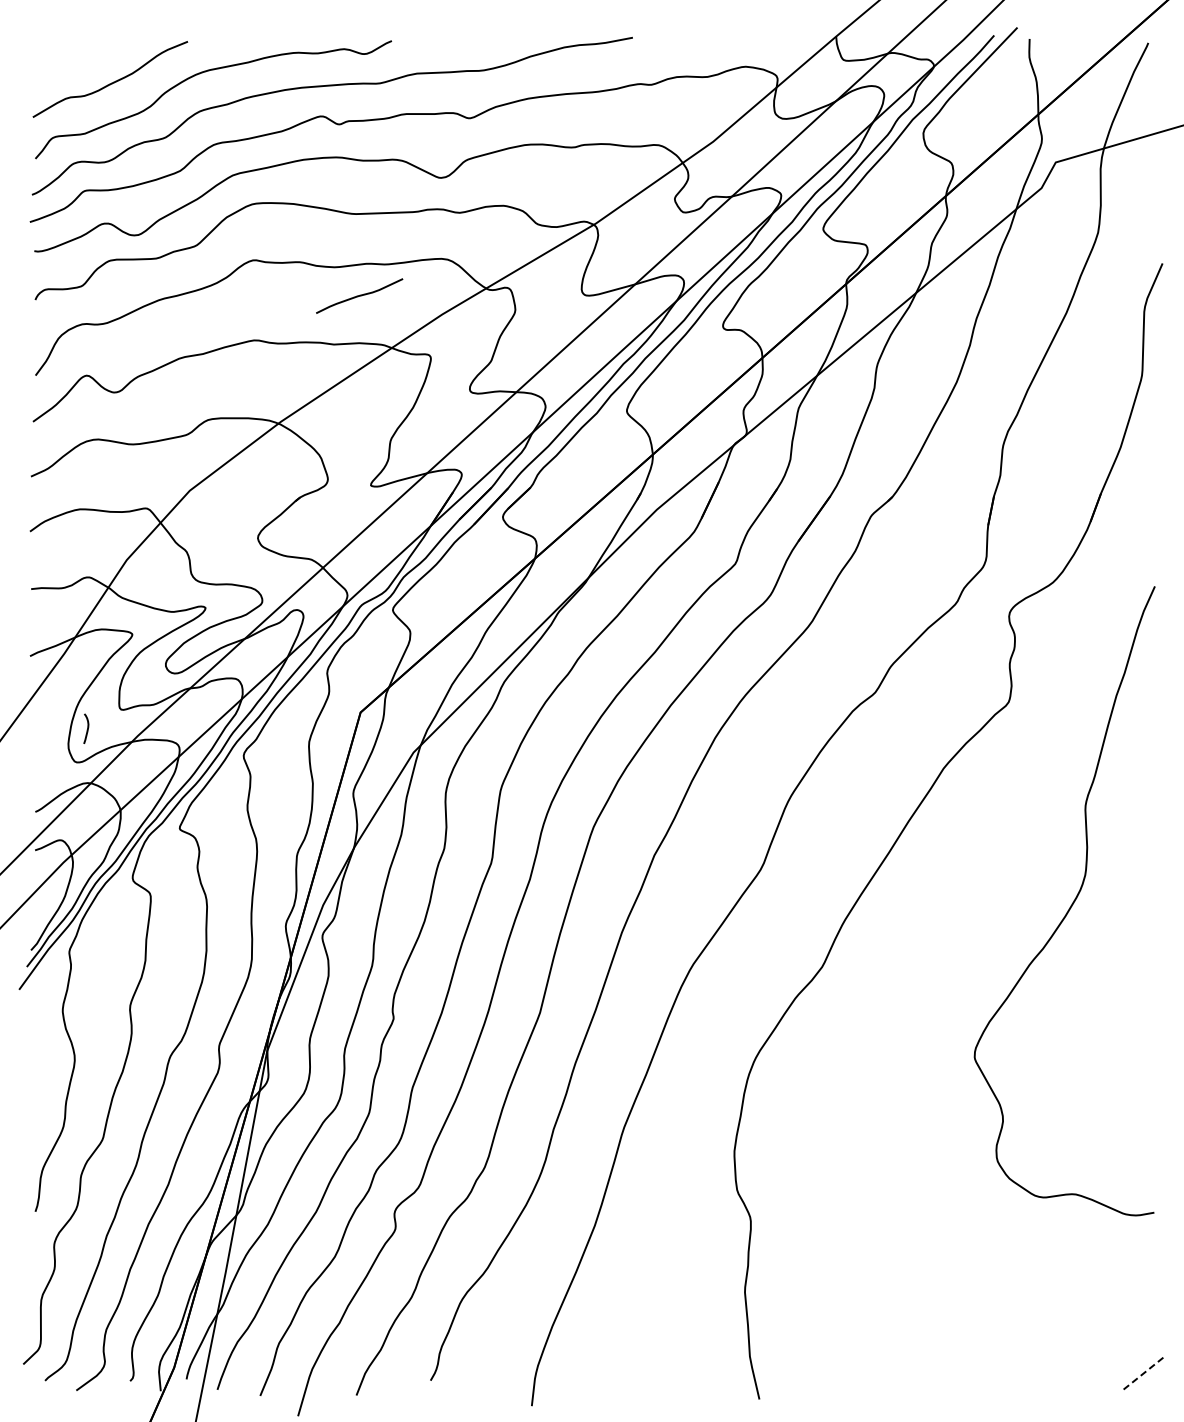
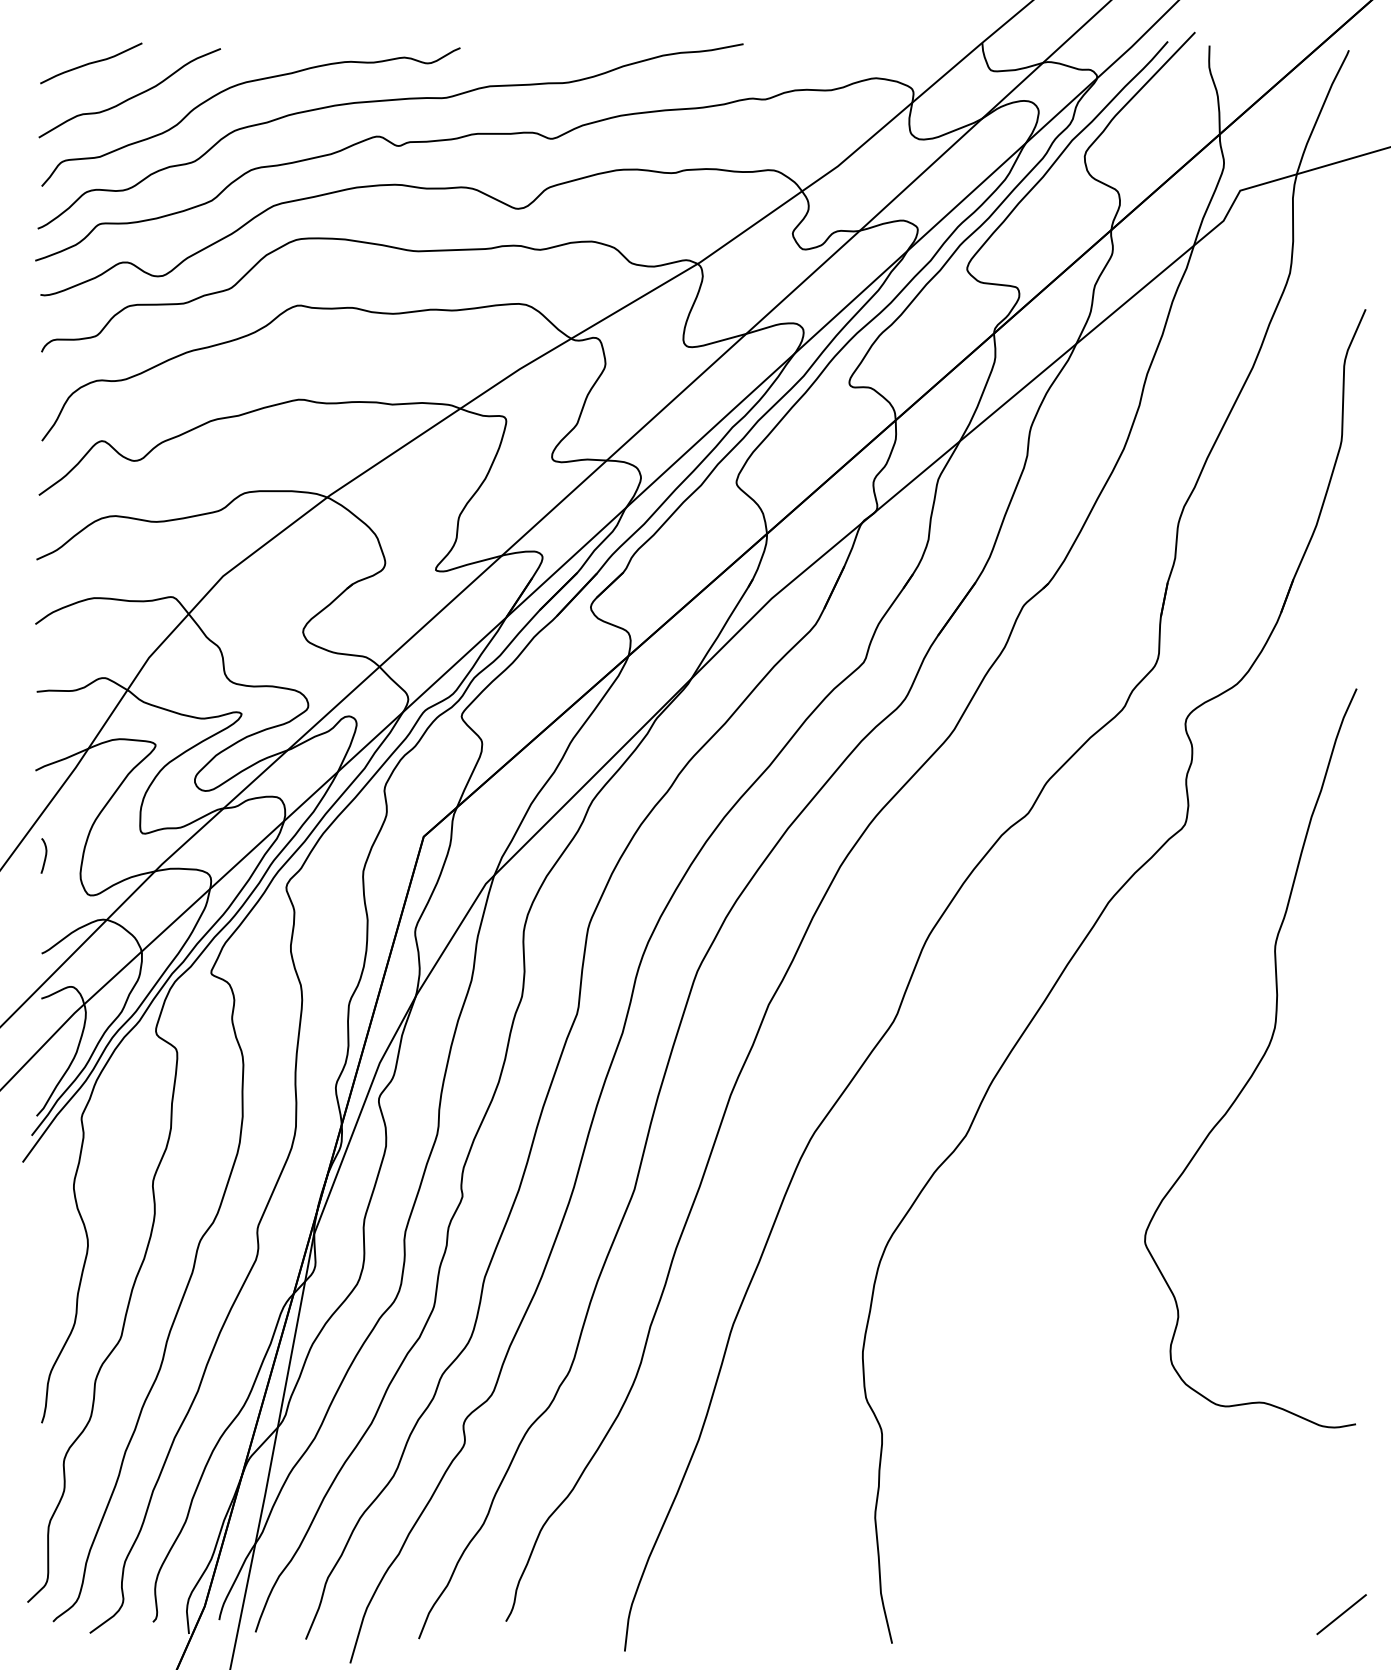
curve: (359, 295) -> (91, 62), moved
curve: (87, 728) -> (45, 855), moved
line: (1141, 1375) -> (1340, 1615), dashed -> solid

